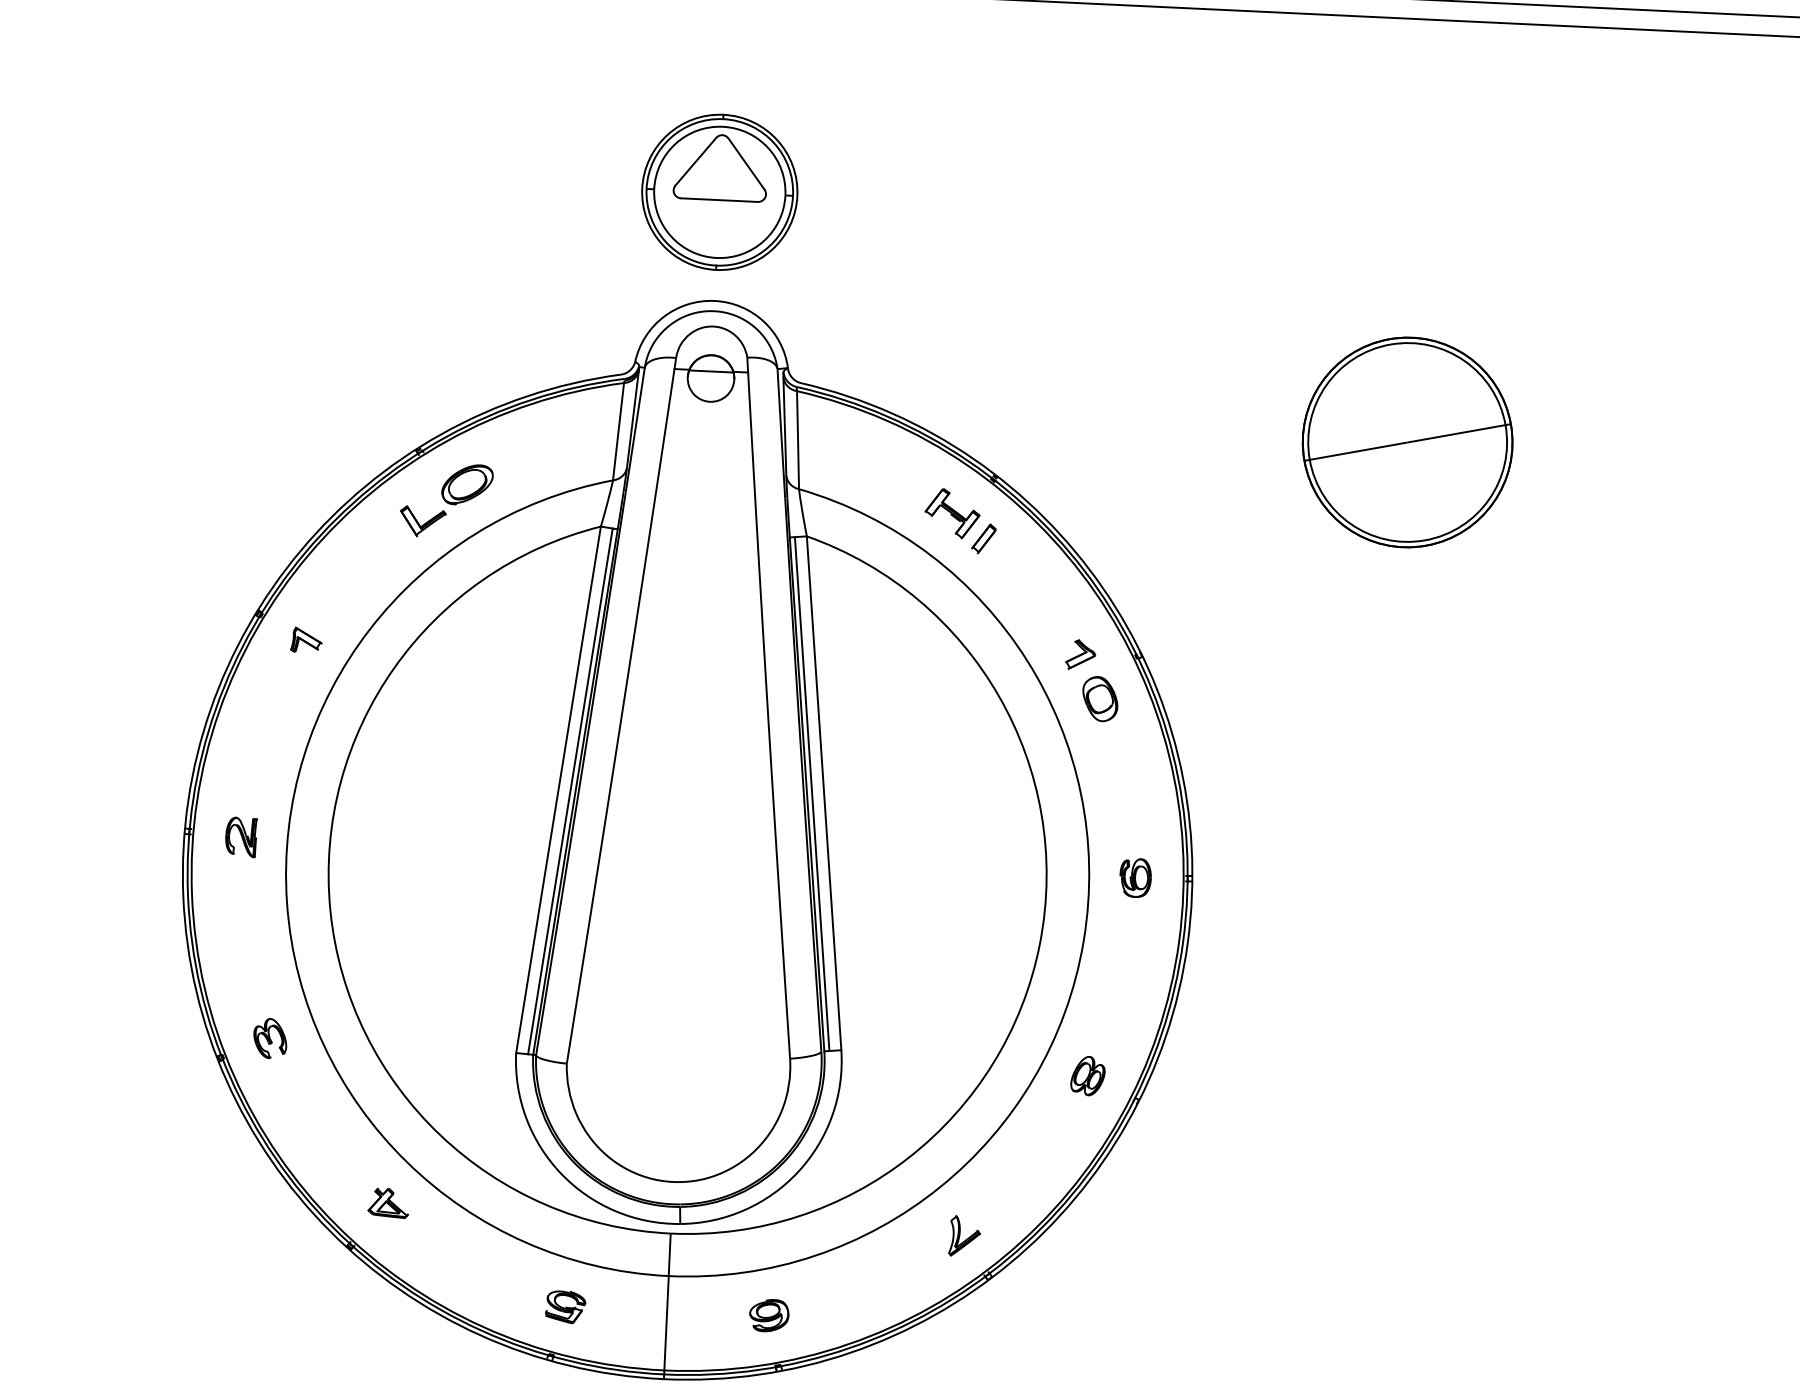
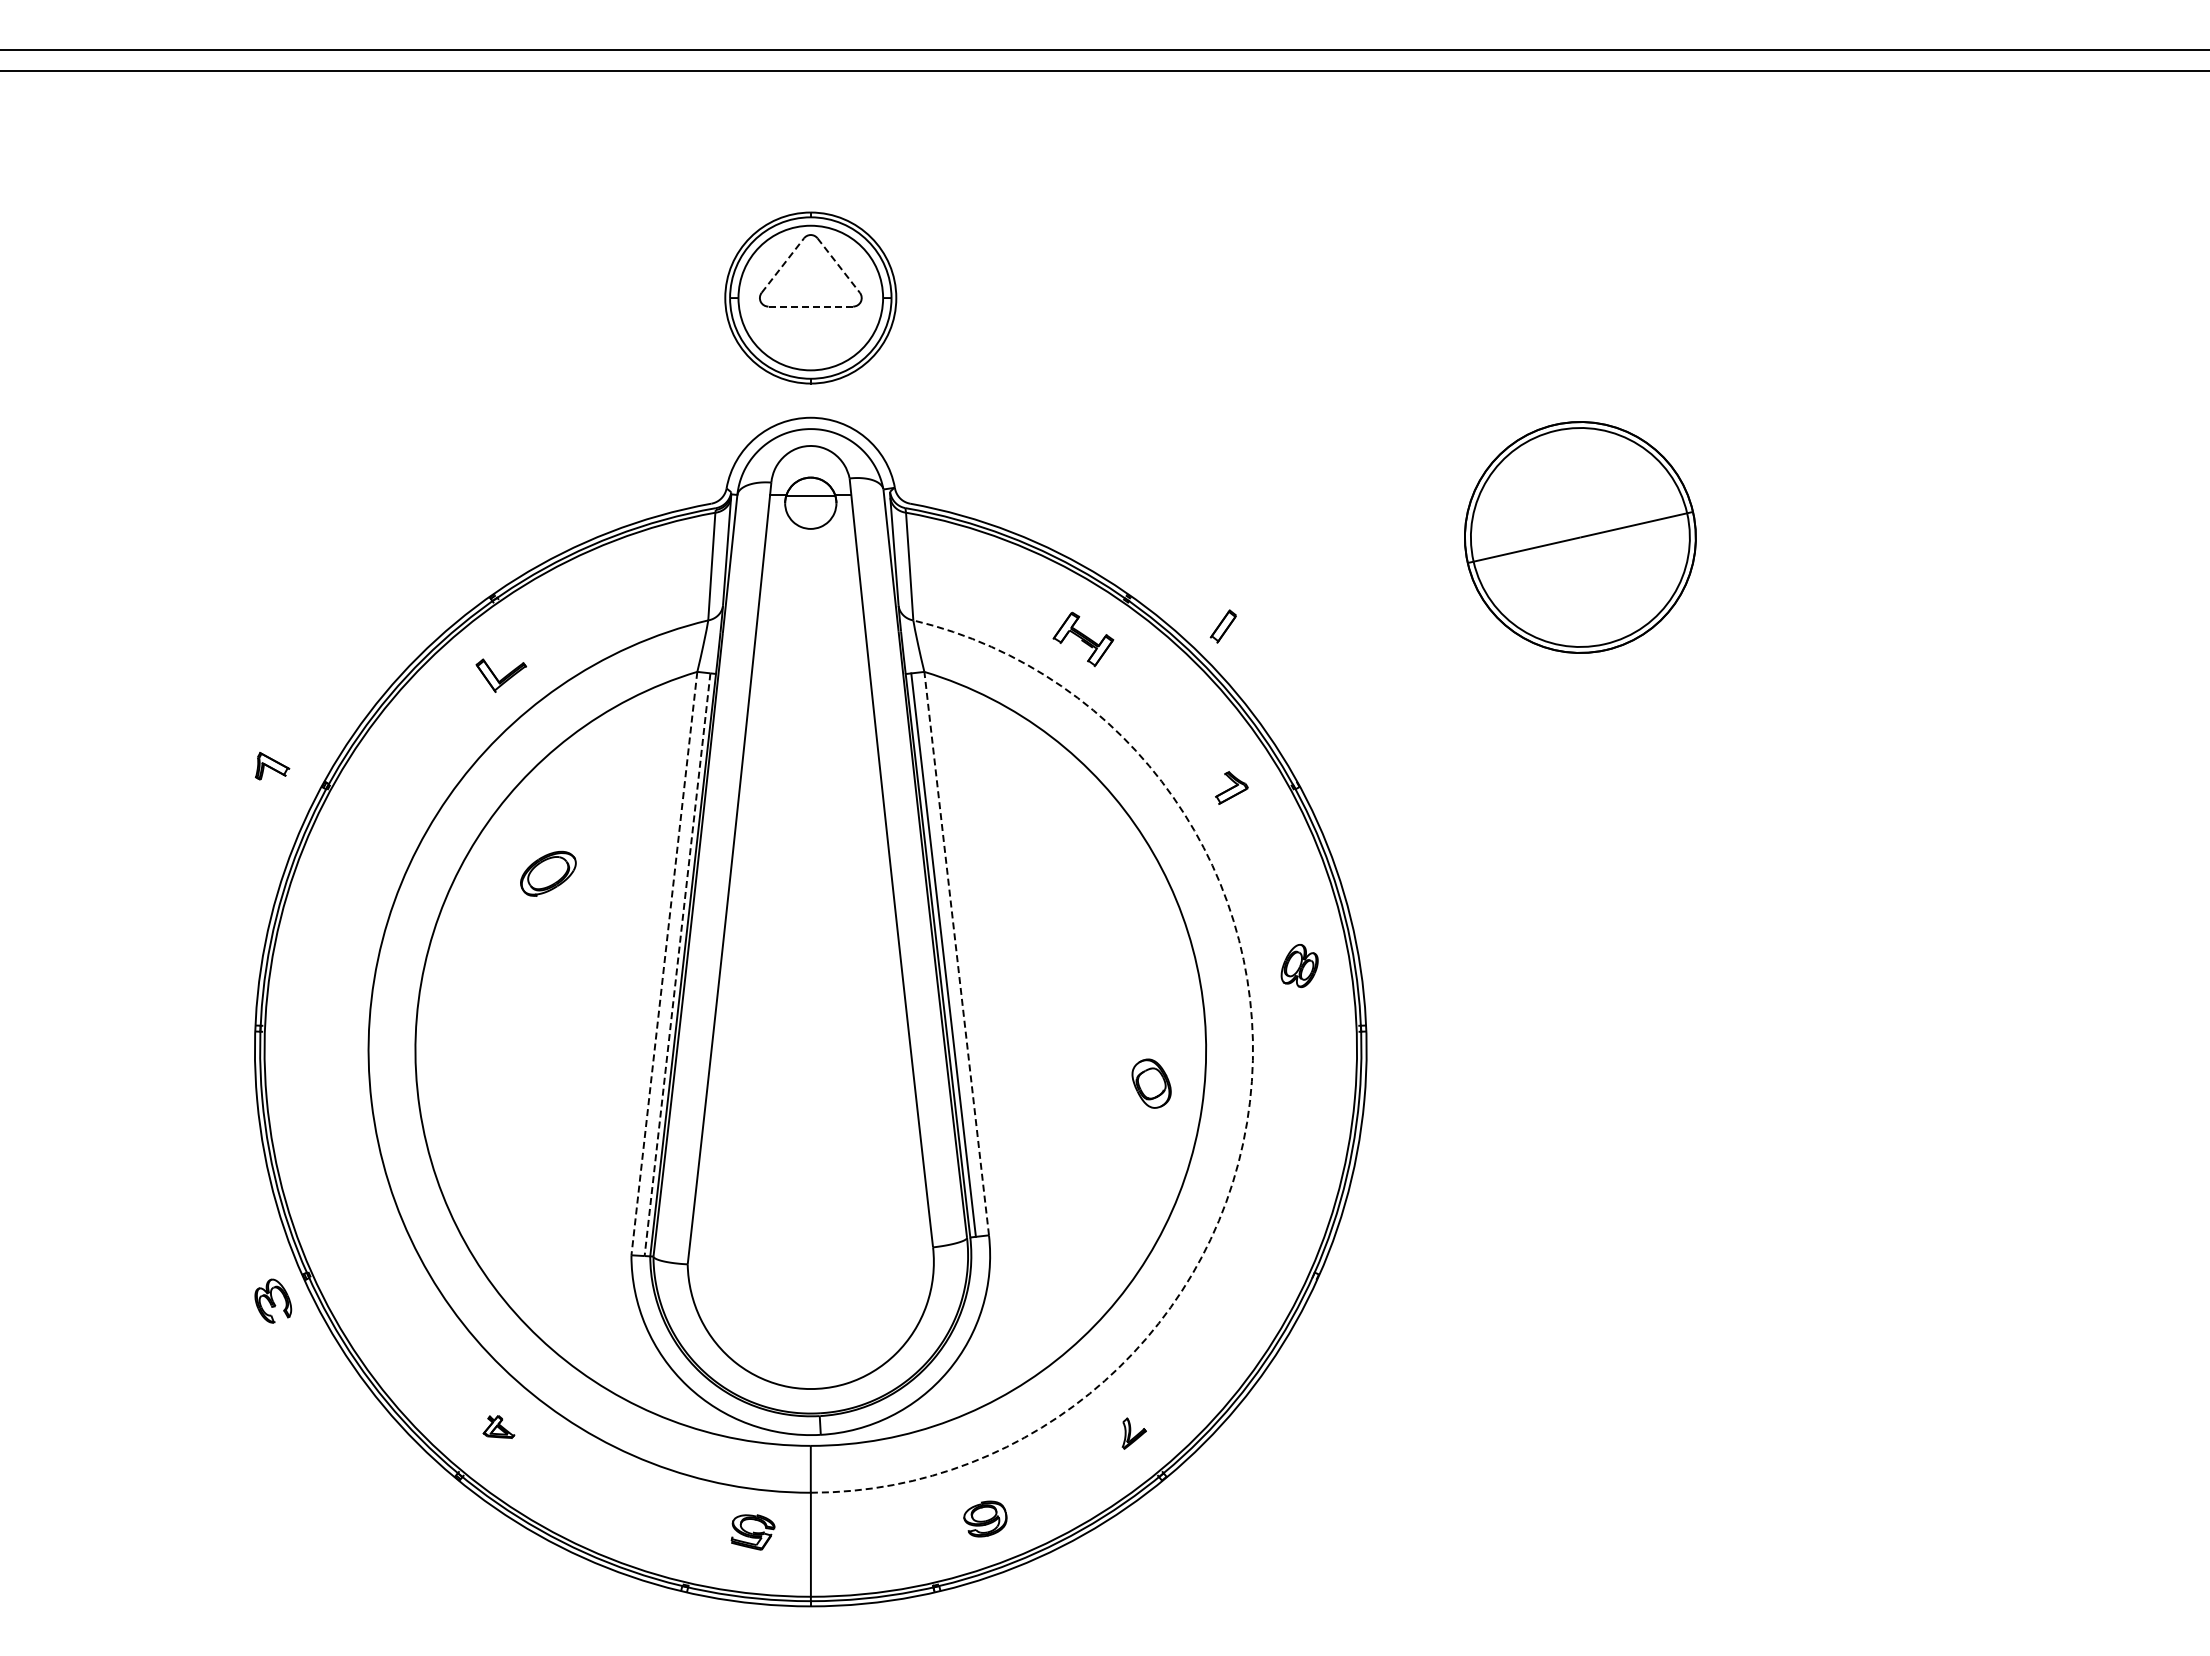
line: (695, 161) -> (782, 265), solid -> dashed
line: (746, 164) -> (838, 265), solid -> dashed
line: (719, 200) -> (810, 306), solid -> dashed
part: (467, 484) -> (548, 873), moved
part: (983, 538) -> (1222, 626), moved
part: (306, 640) -> (272, 766), moved
part: (1100, 698) -> (1151, 1083), moved
line: (558, 789) -> (664, 963), solid -> dashed
line: (570, 792) -> (677, 965), solid -> dashed
line: (823, 793) -> (956, 953), solid -> dashed
part: (240, 837) -> (317, 1032), removed
part: (1135, 877) -> (1303, 1030), removed
arc: (1083, 940) -> (1249, 1102), solid -> dashed
part: (270, 1037) -> (273, 1300), moved
part: (1087, 1076) -> (1299, 966), moved
part: (388, 1202) -> (498, 1426), size x0.7
part: (963, 1236) -> (1133, 1433), size x0.7
part: (565, 1307) -> (752, 1532), moved
part: (769, 1315) -> (985, 1518), moved

